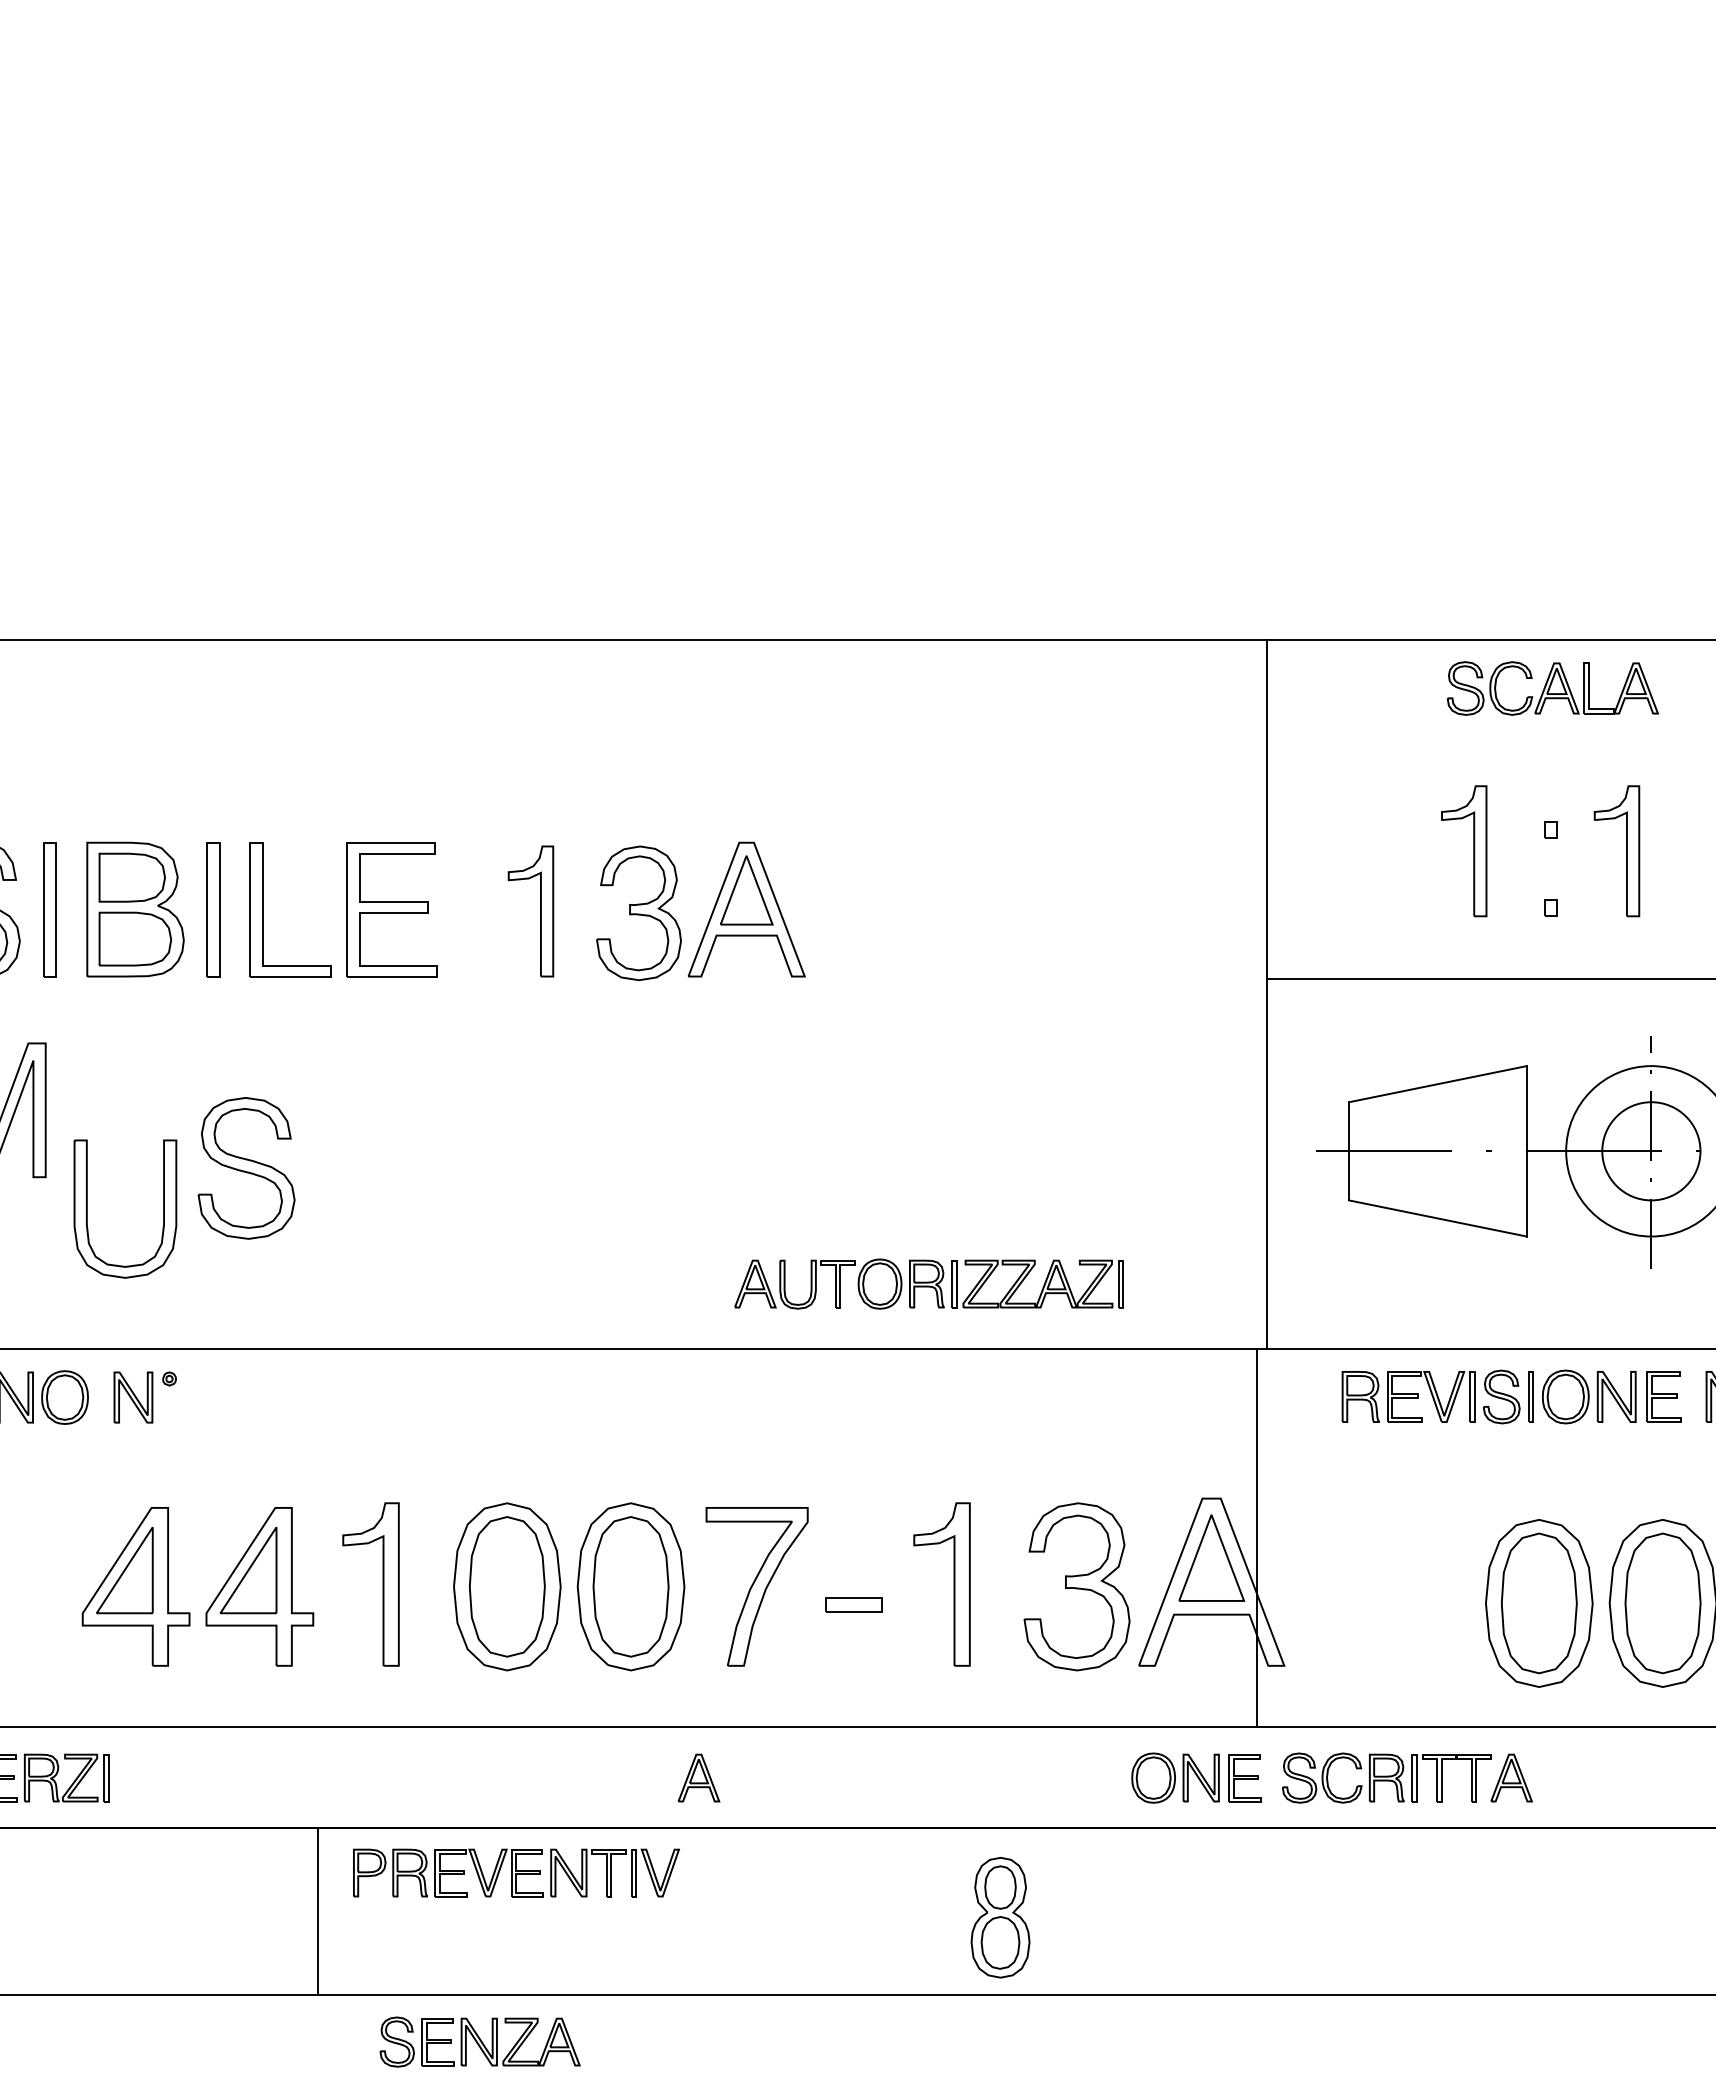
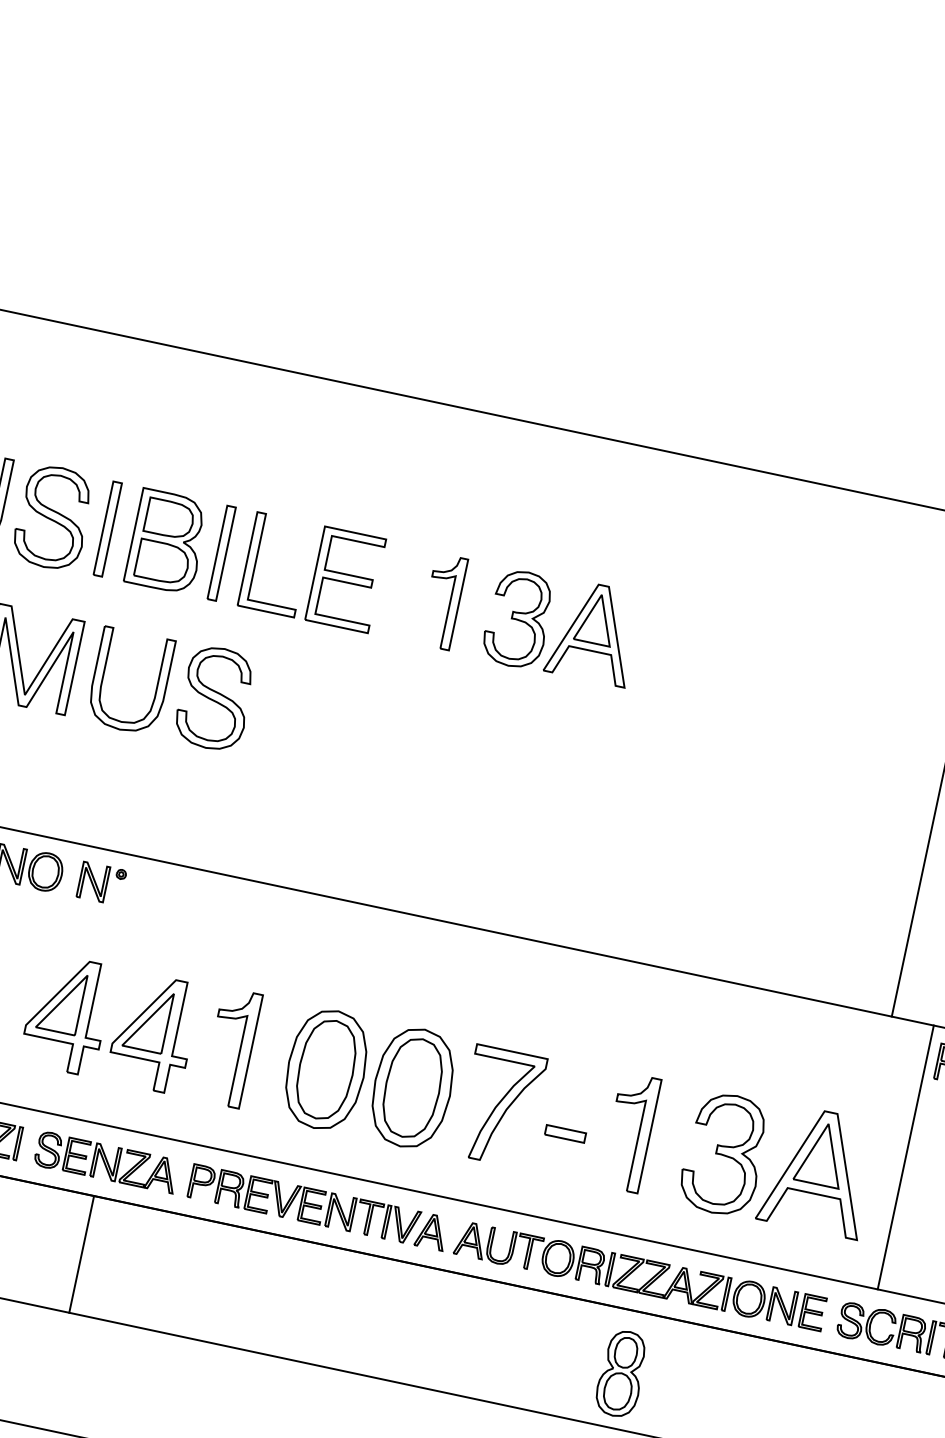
part: (246, 1168) -> (214, 698), moved
part: (87, 1208) -> (103, 675), moved
part: (928, 1283) -> (592, 1265), moved
line: (1257, 1538) -> (906, 1157), moved
part: (516, 1872) -> (304, 1204), moved
line: (317, 1910) -> (81, 1253), moved
part: (479, 2041) -> (106, 1162), moved

